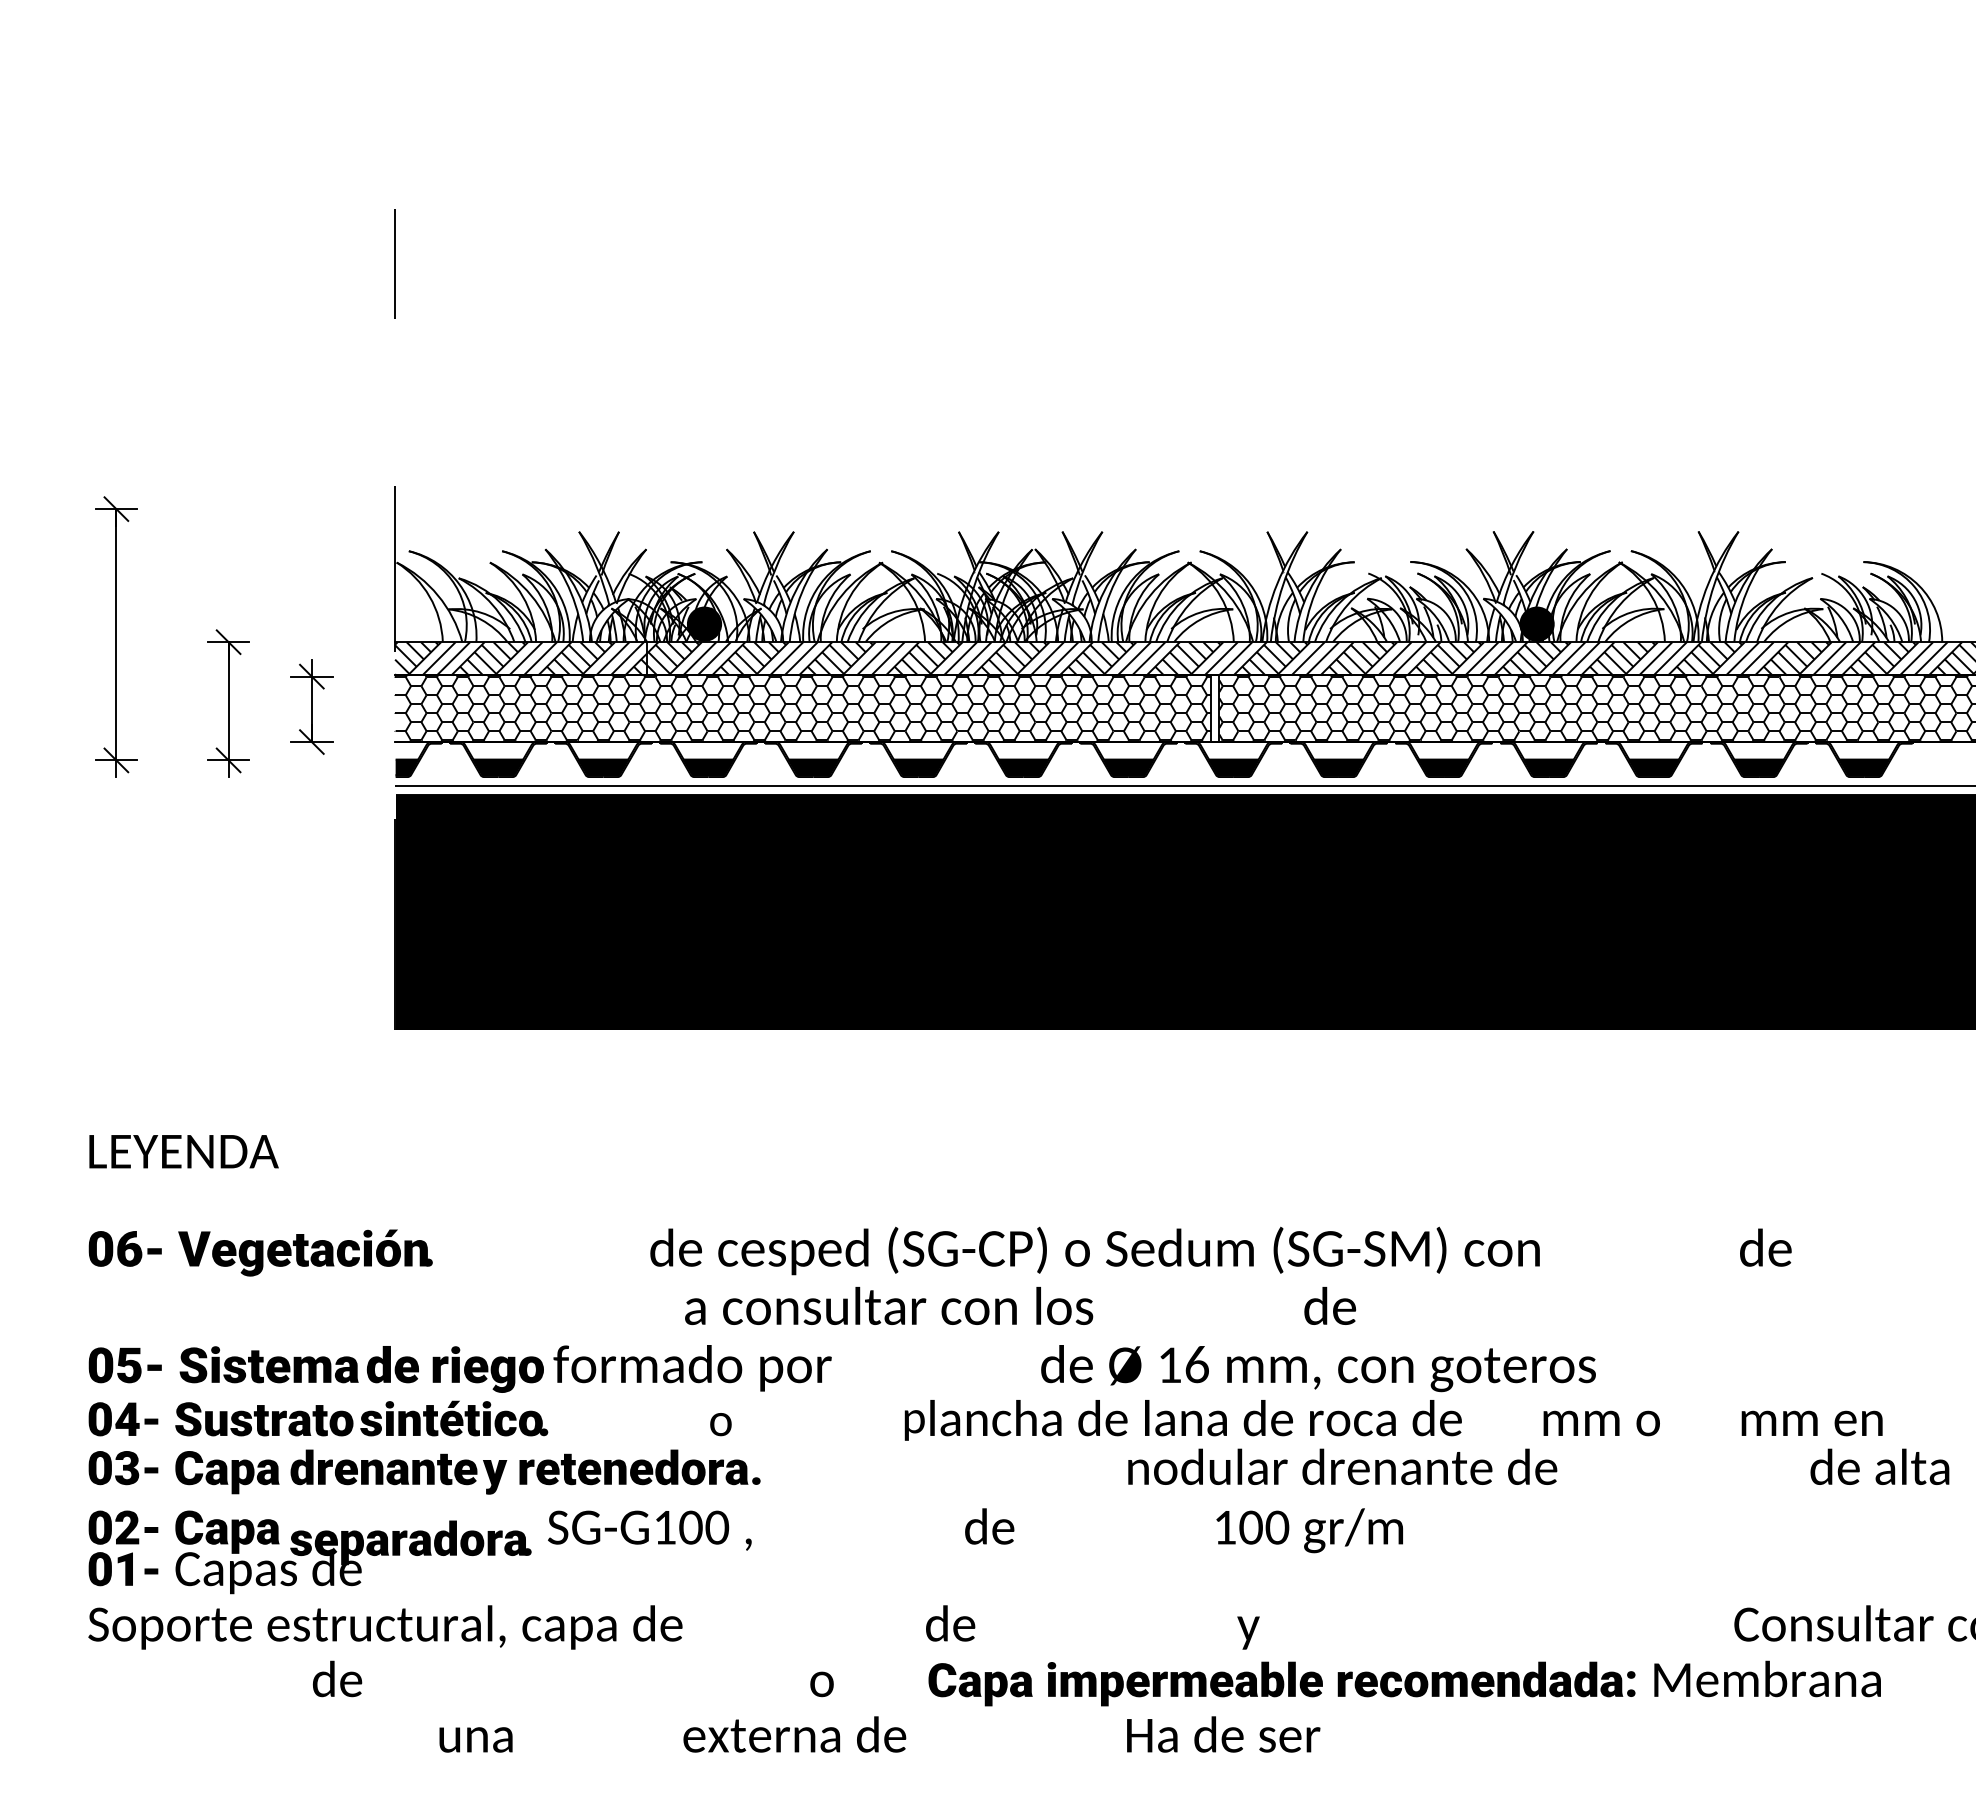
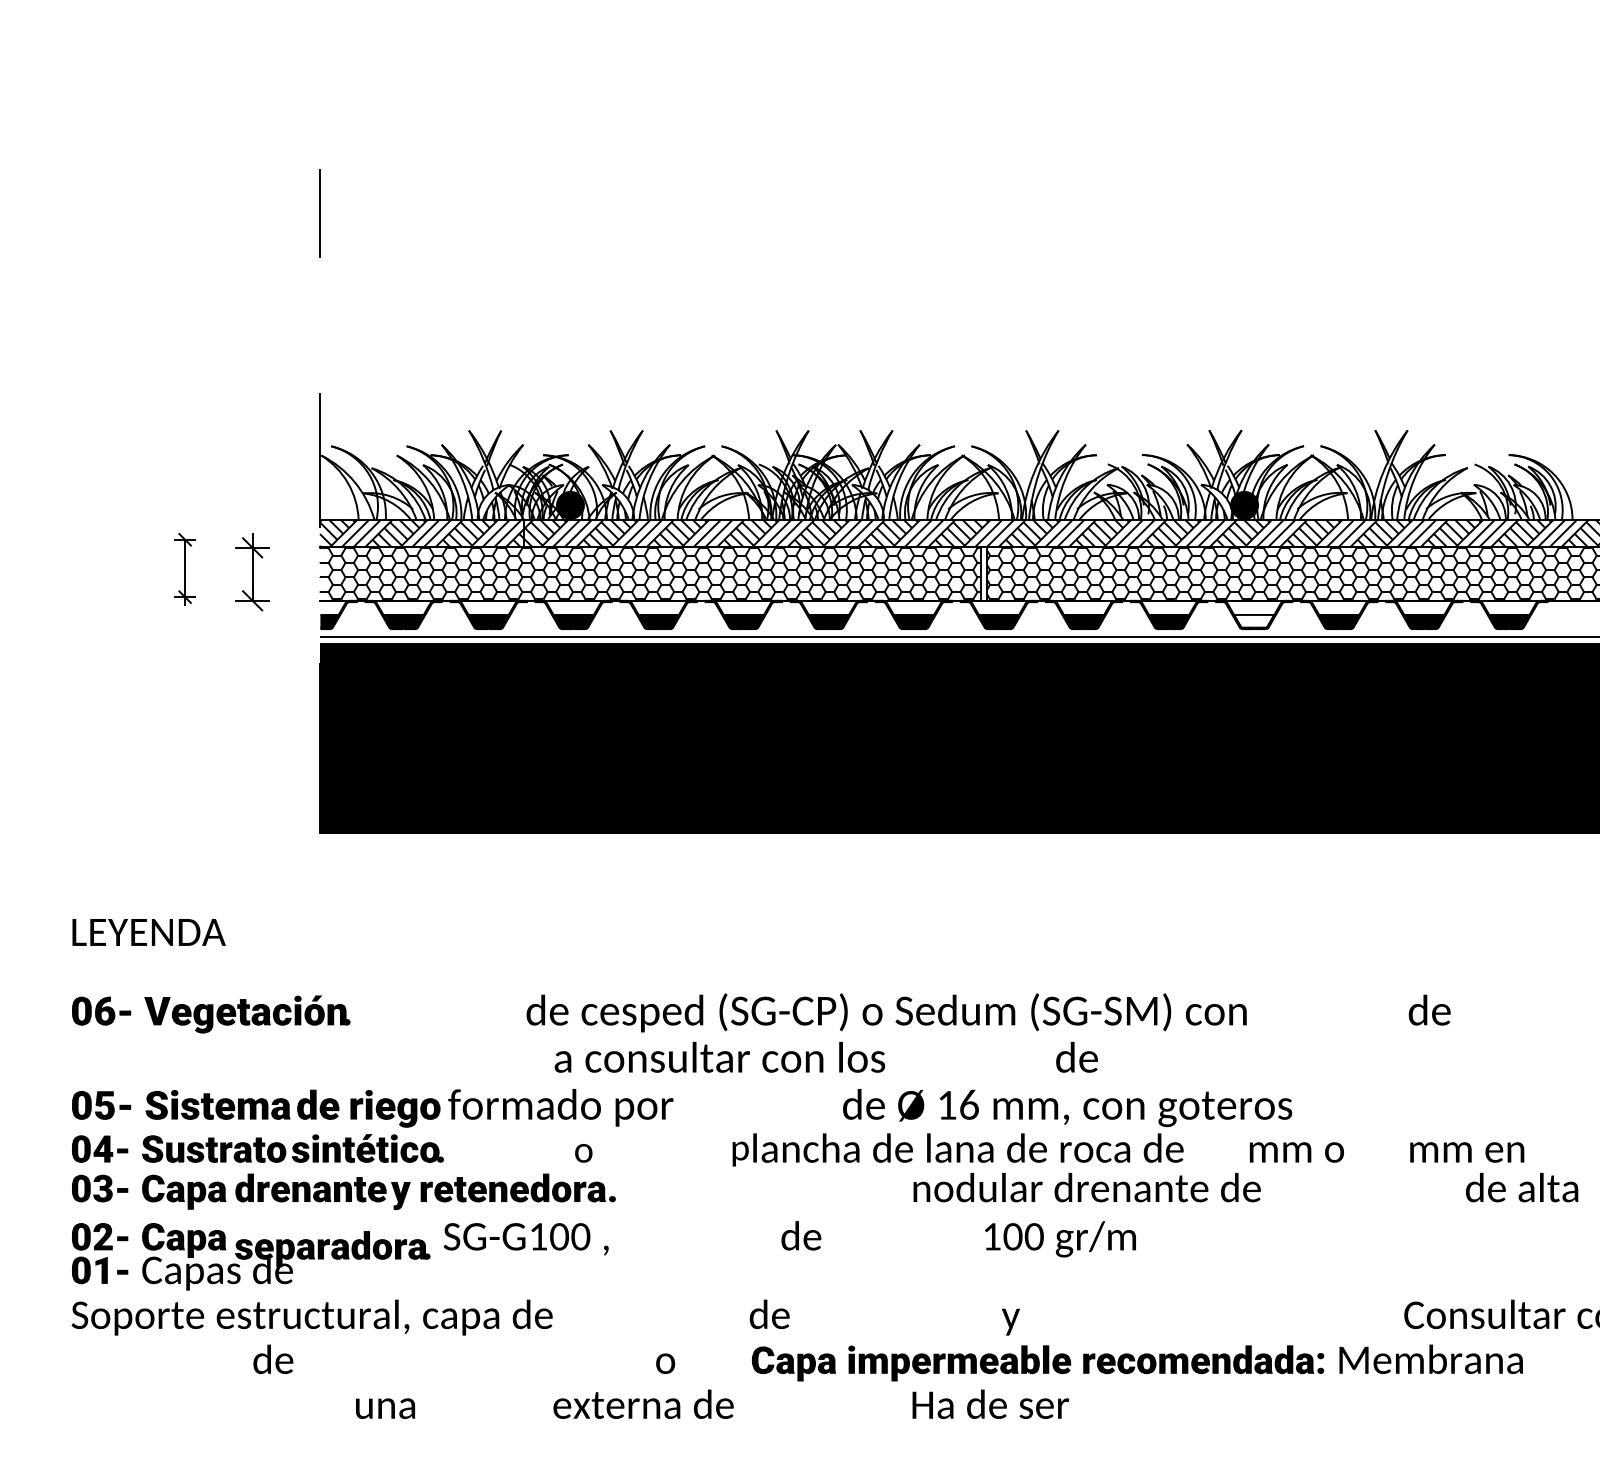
part: (116, 636) -> (94, 515), removed
part: (228, 703) -> (185, 569), size x0.6
fill: (1548, 767) -> (1253, 621), removed

